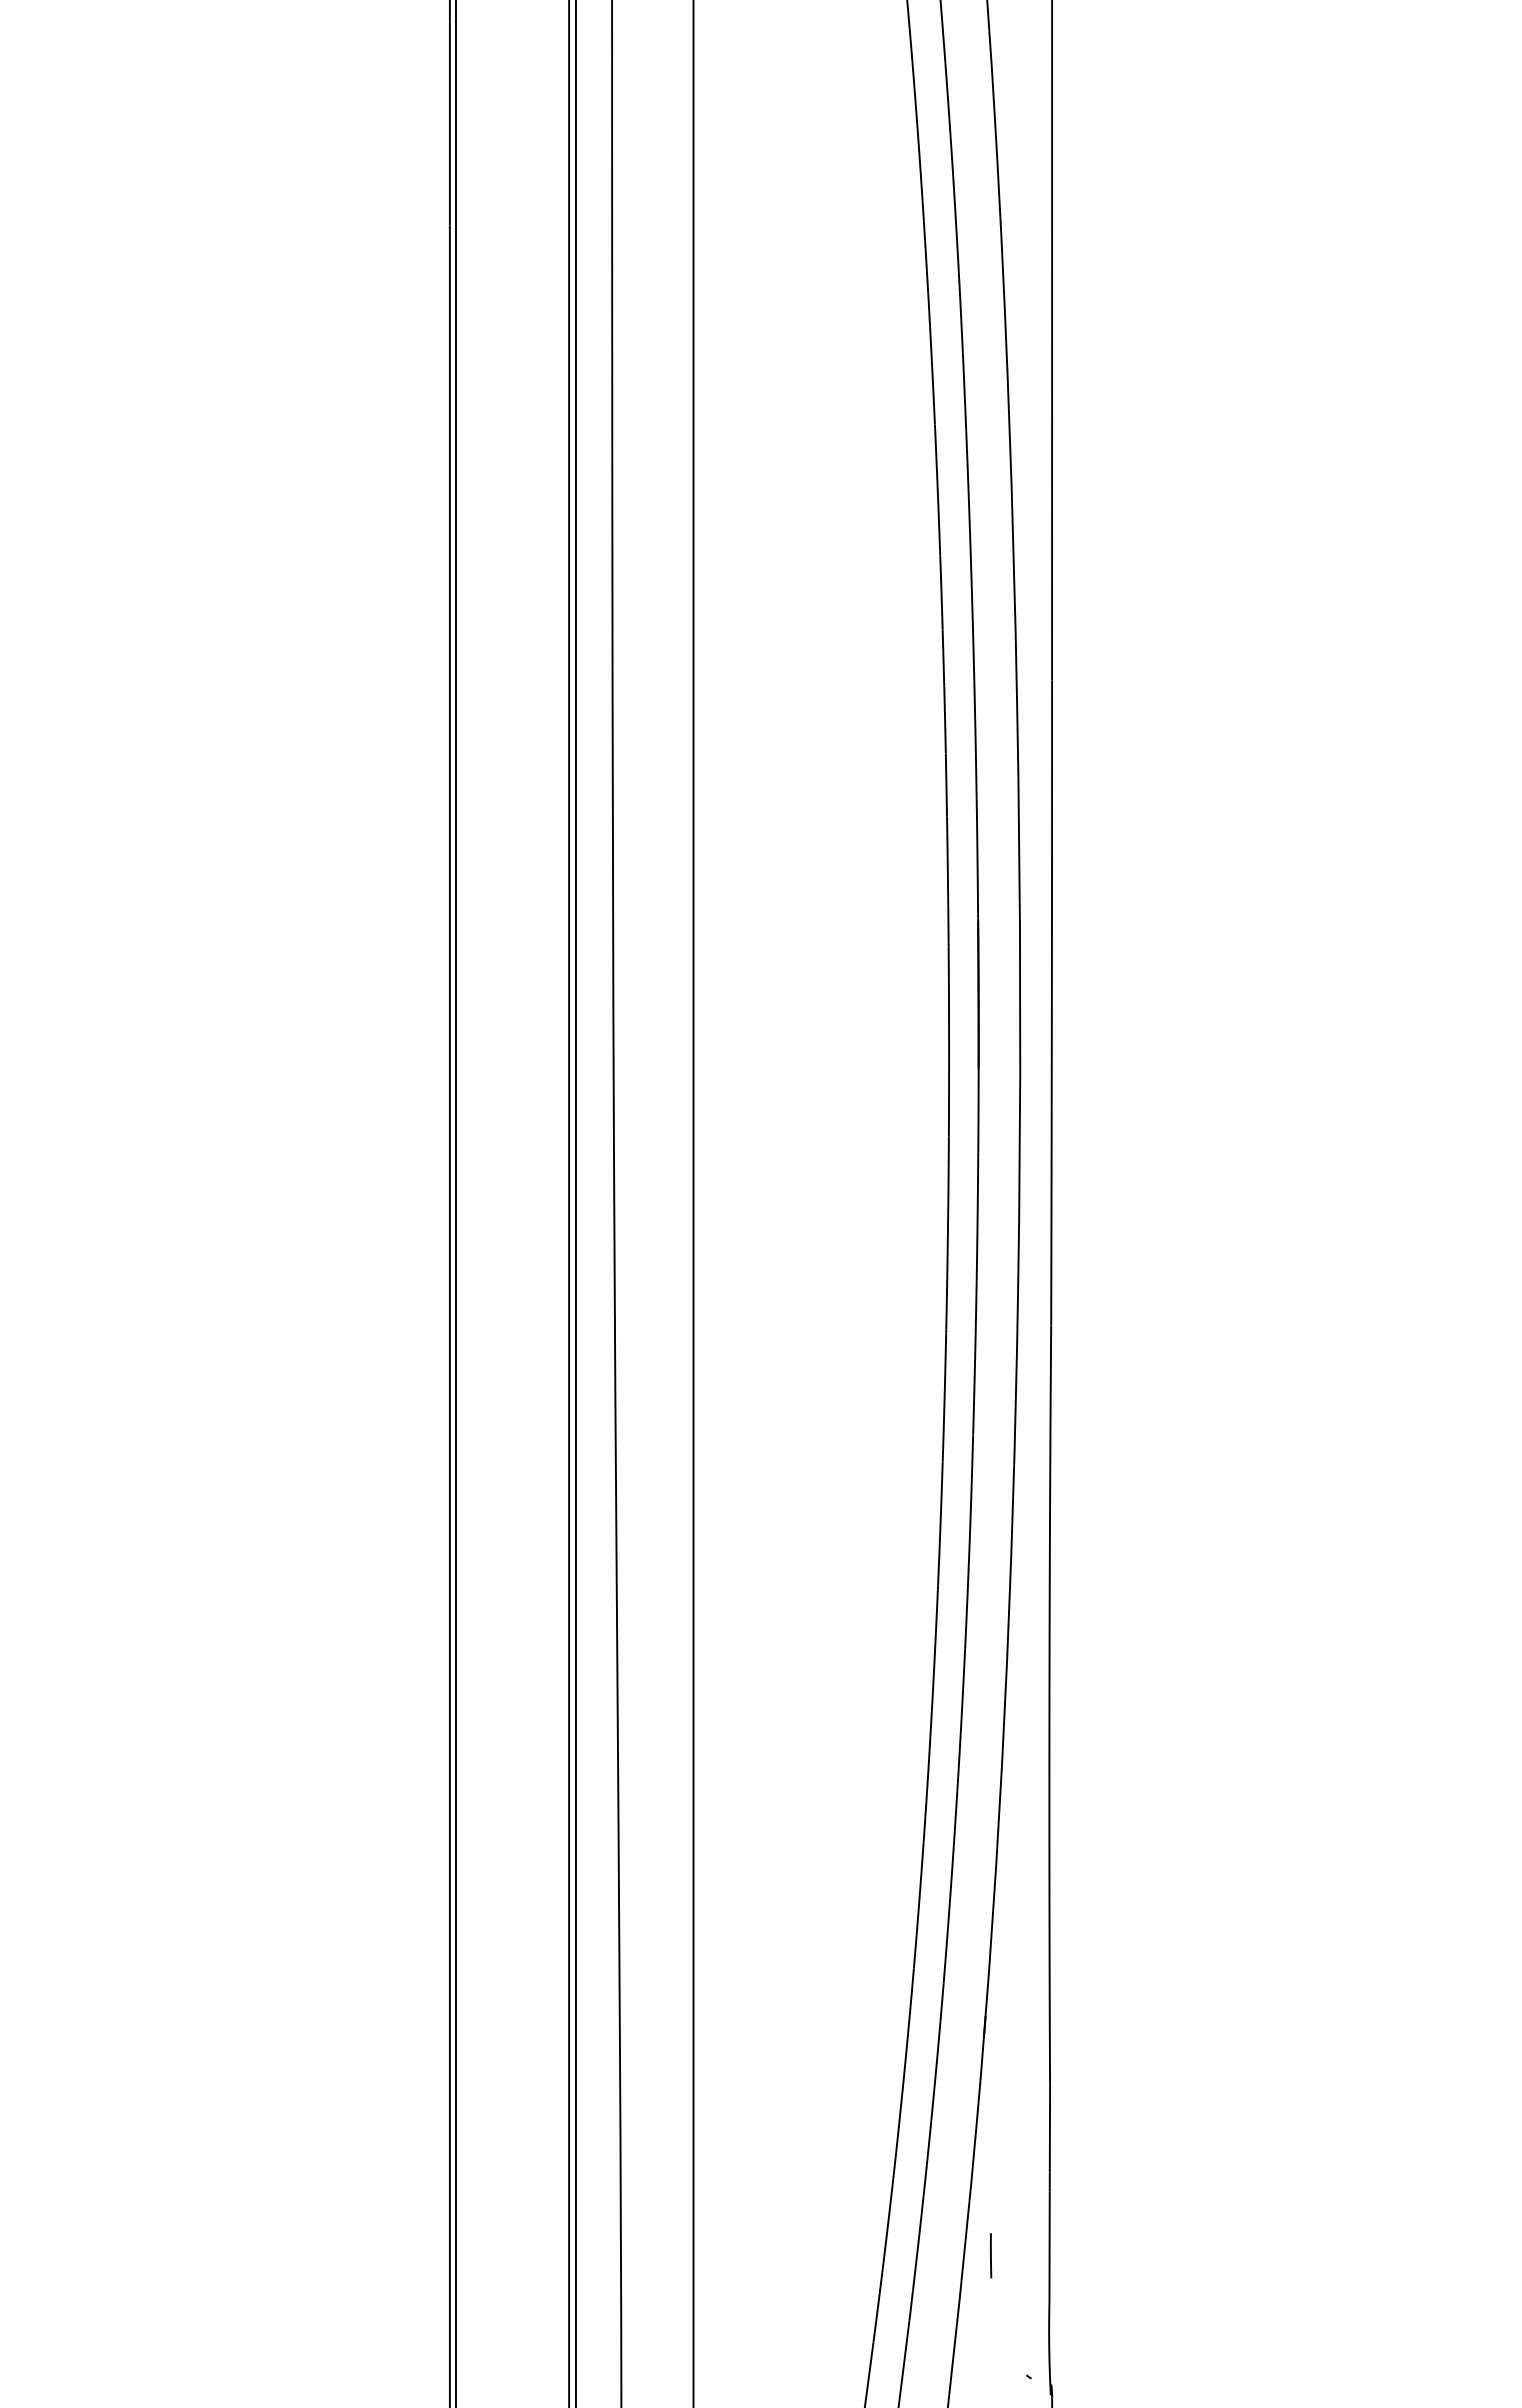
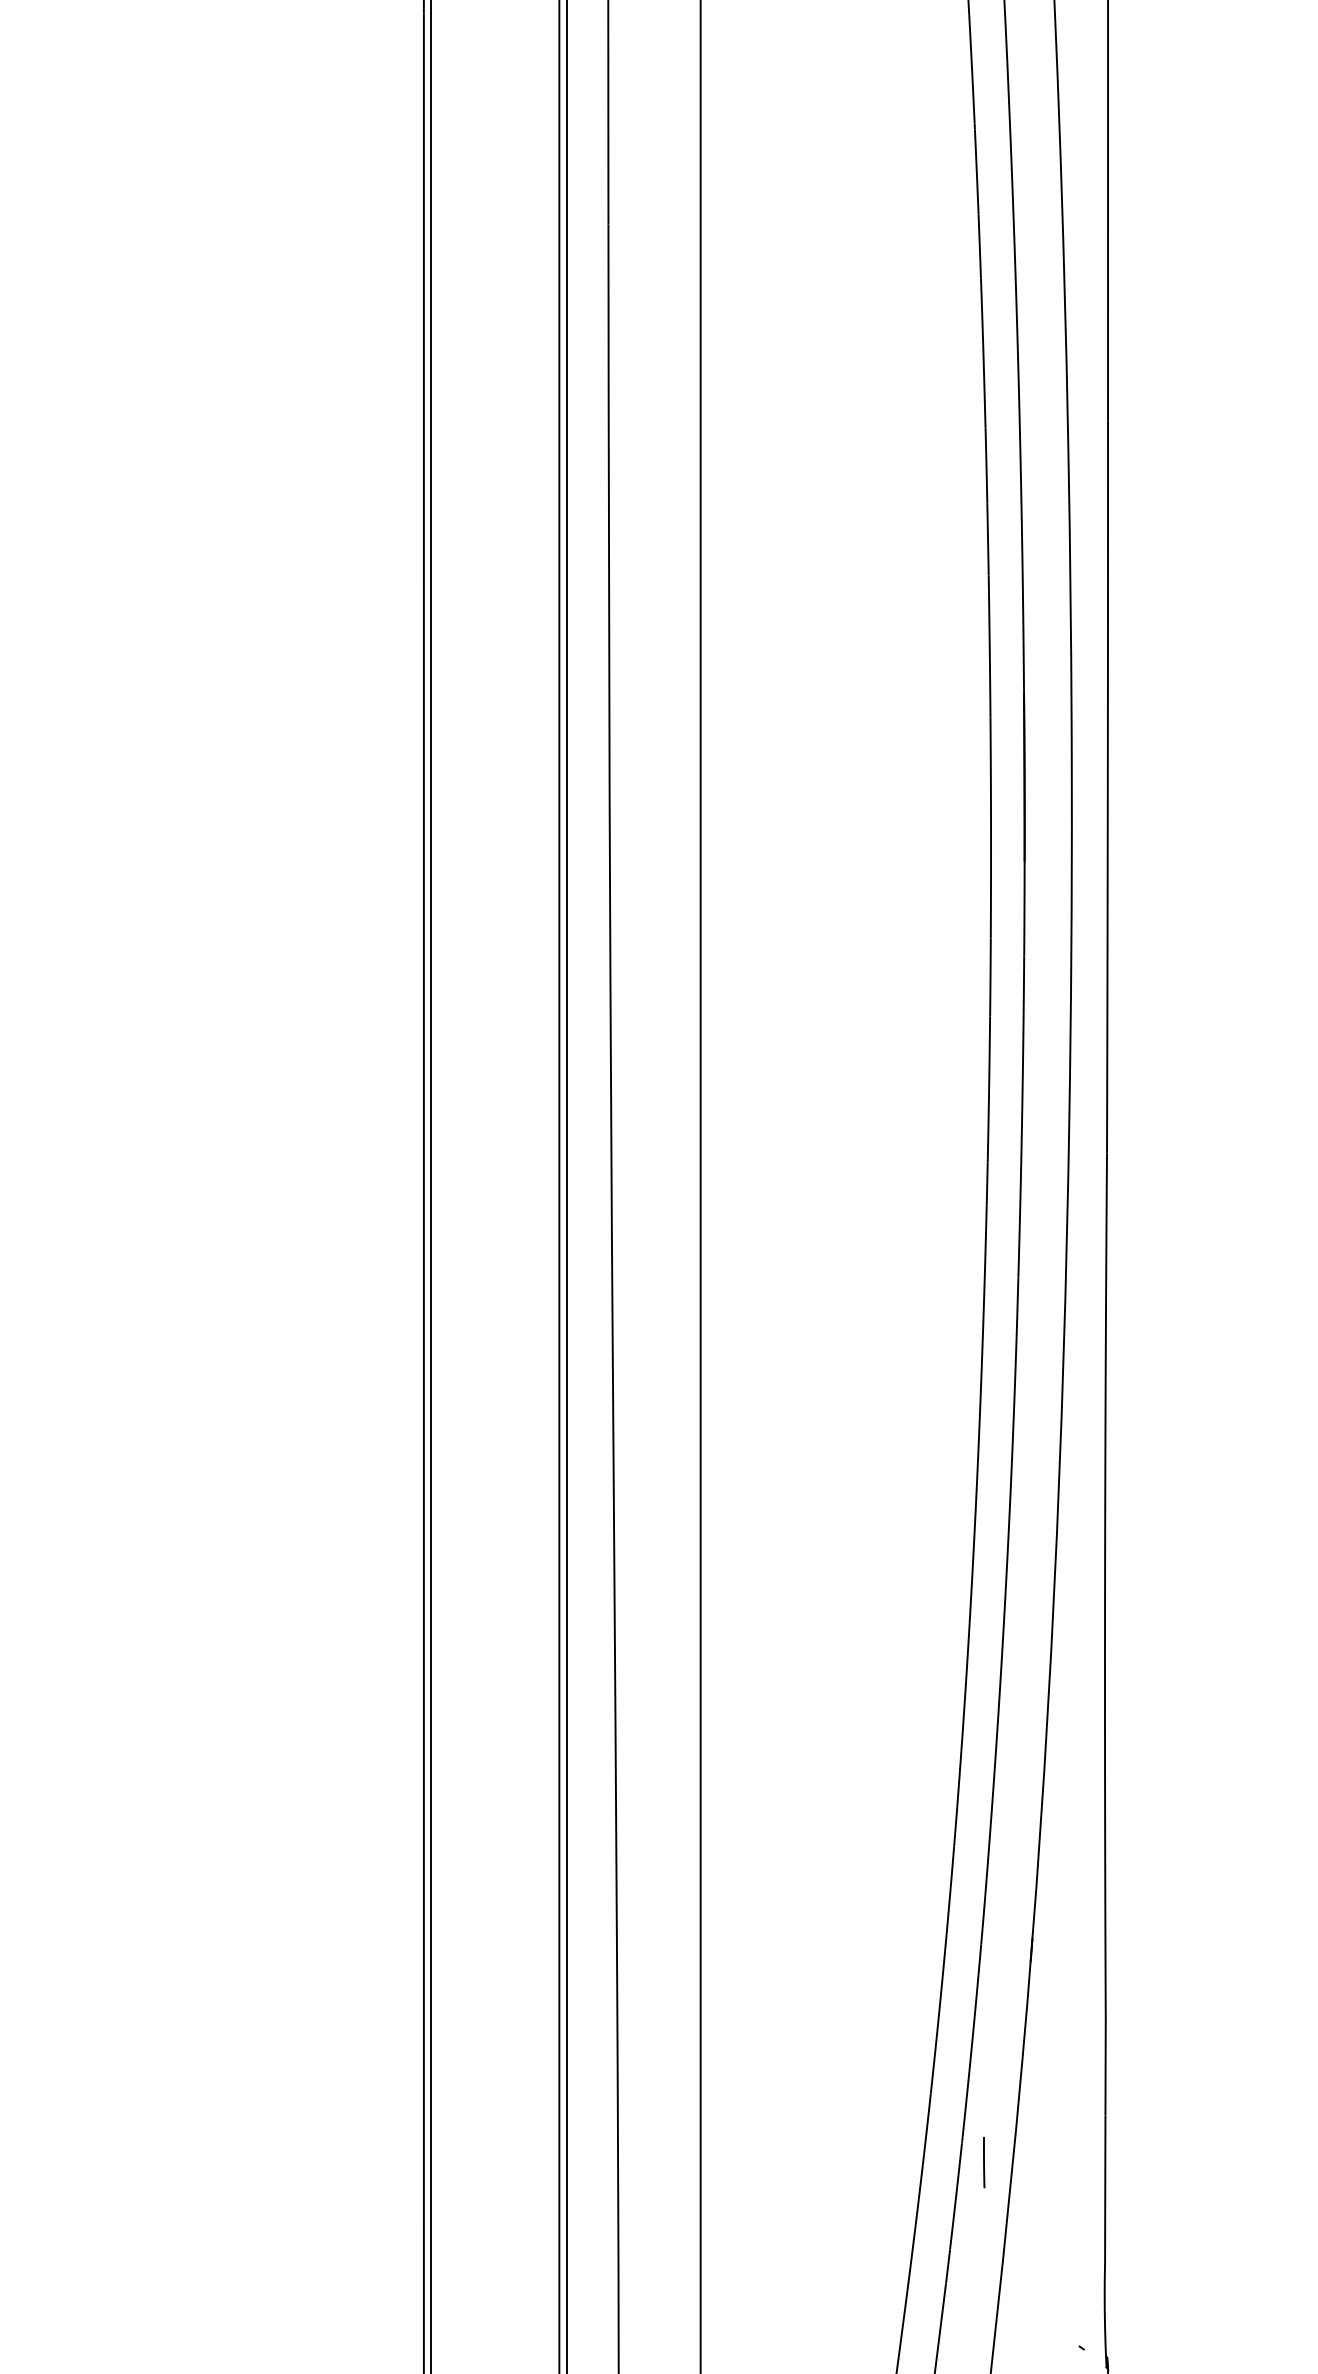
line: (991, 2255) -> (984, 2162), moved

